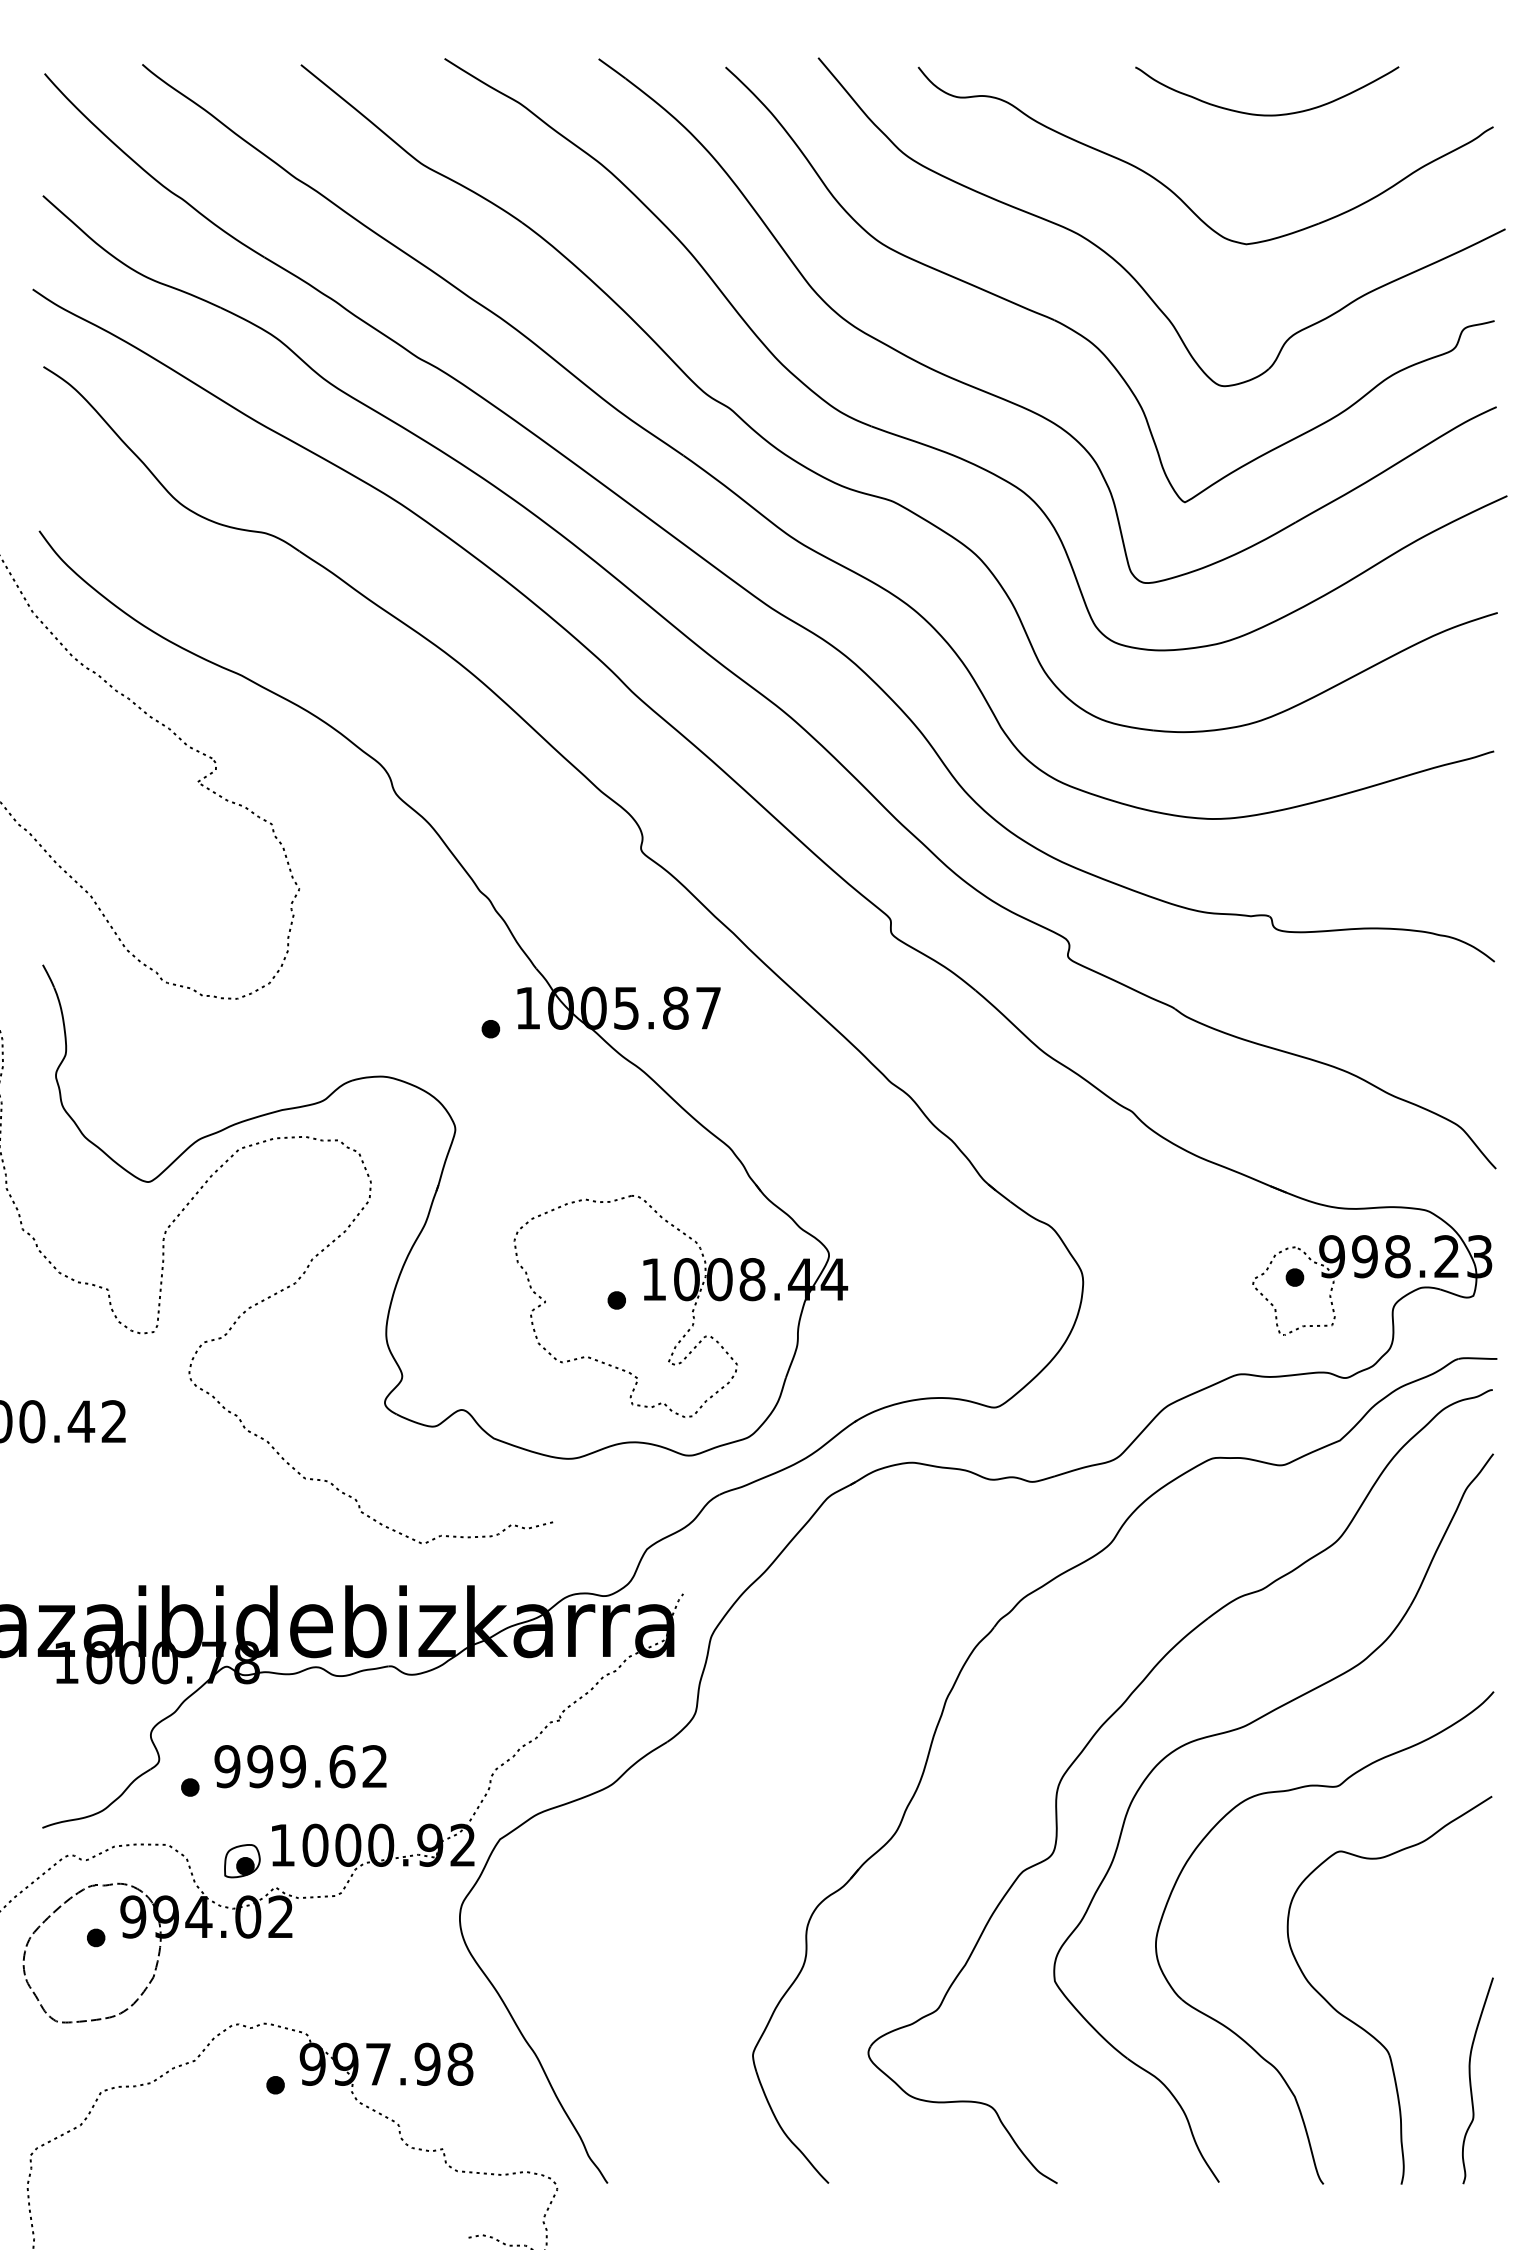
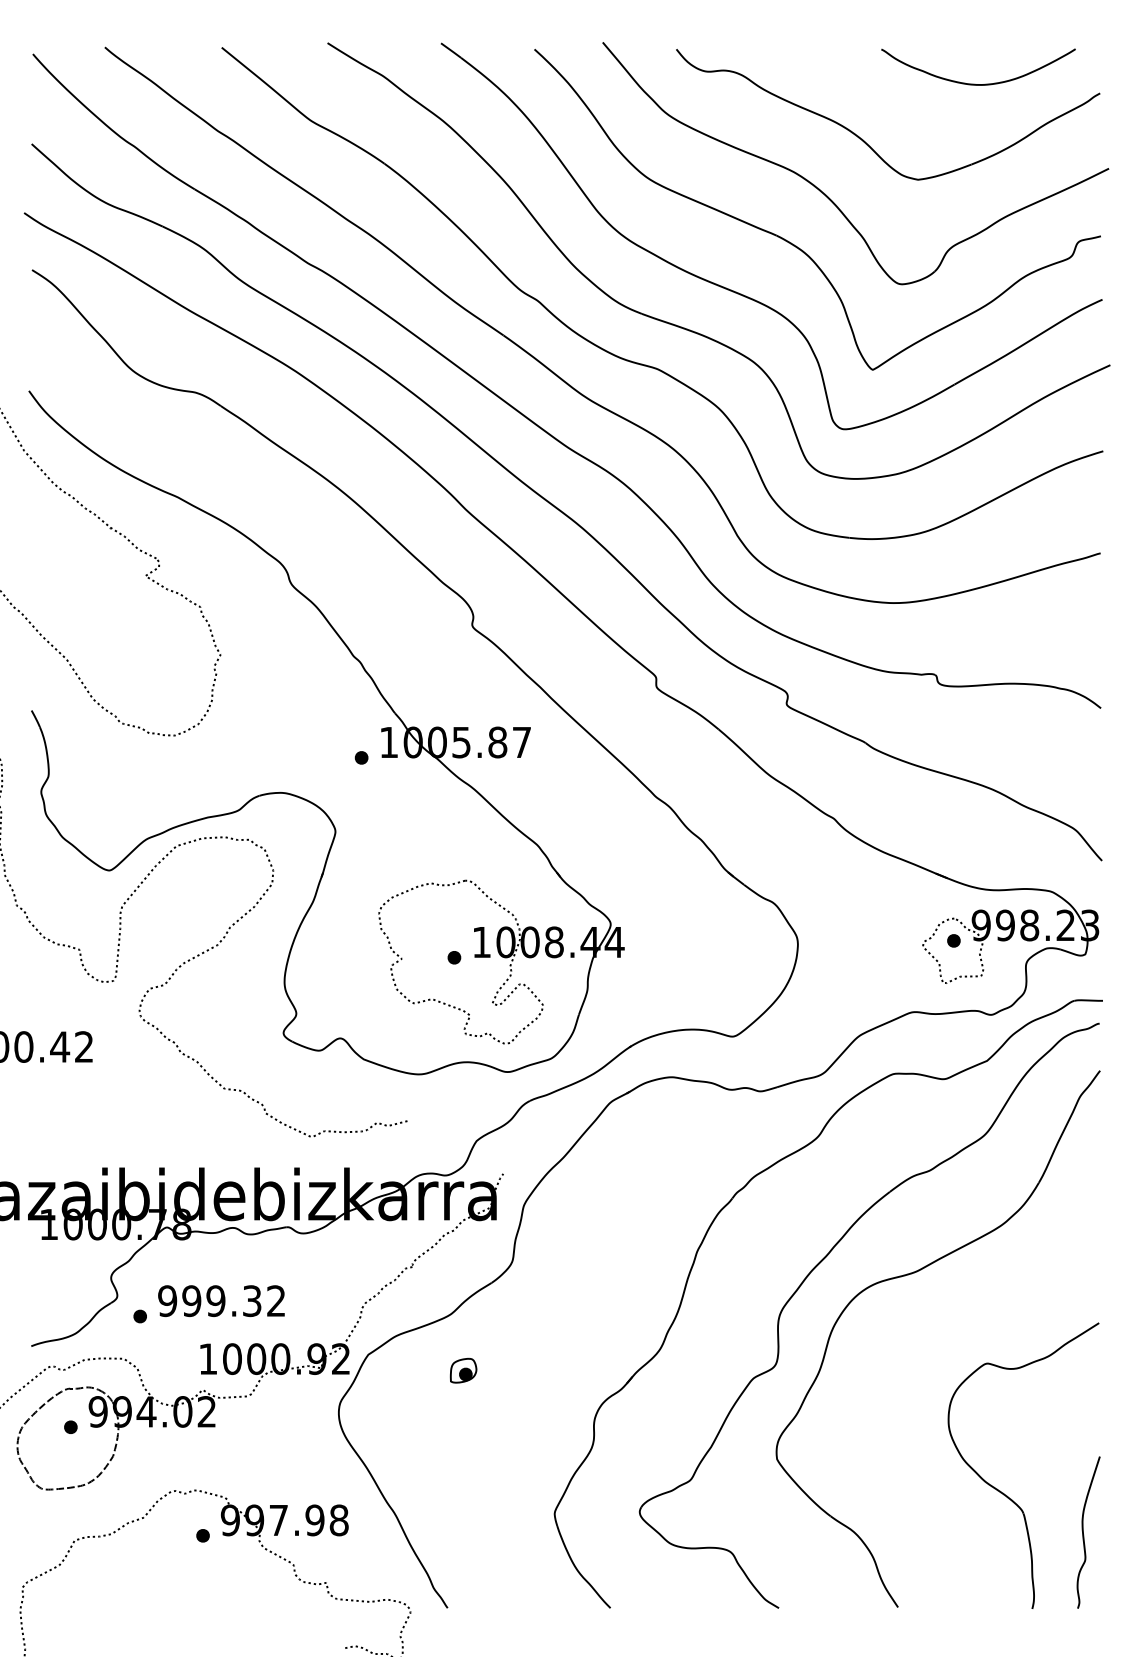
curve: (1263, 113) -> (975, 83), moved
text: (342, 1767) -> (252, 1301), 999.62 -> 999.32
part: (242, 1860) -> (463, 1370), moved
part: (1244, 2038) -> (916, 1501), removed

